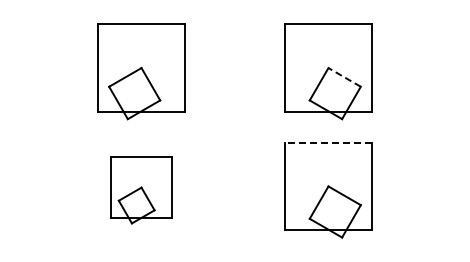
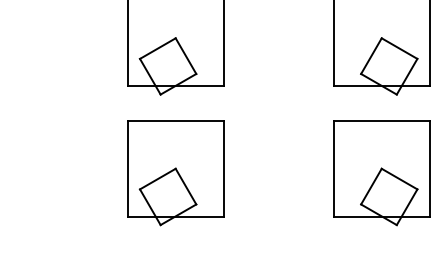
line: (344, 77) -> (399, 48), dashed -> solid
line: (328, 142) -> (381, 120), dashed -> solid
part: (141, 190) -> (175, 173), size x1.43

